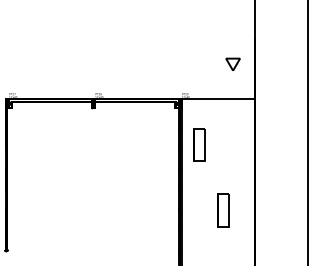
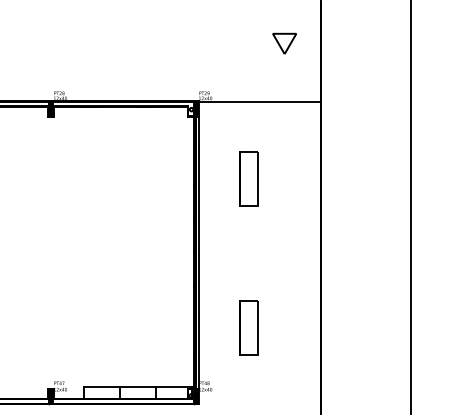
part: (199, 144) -> (248, 177), moved
part: (223, 210) -> (248, 328), moved

